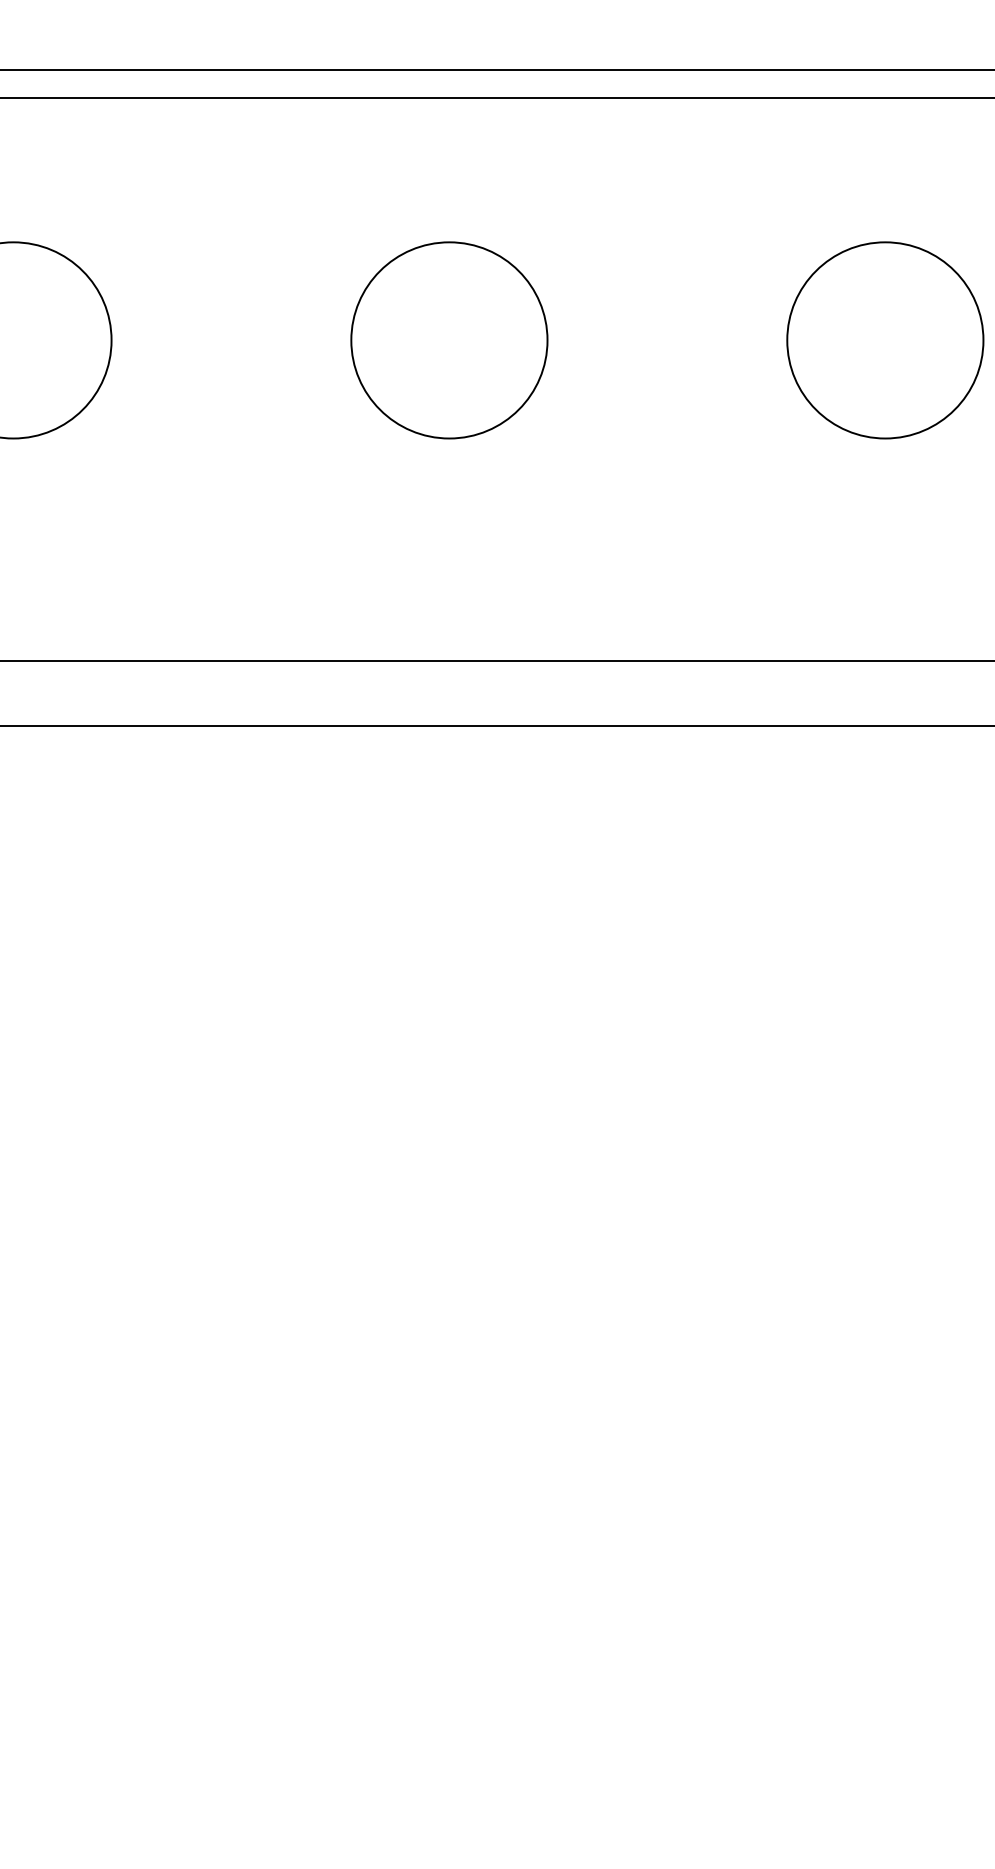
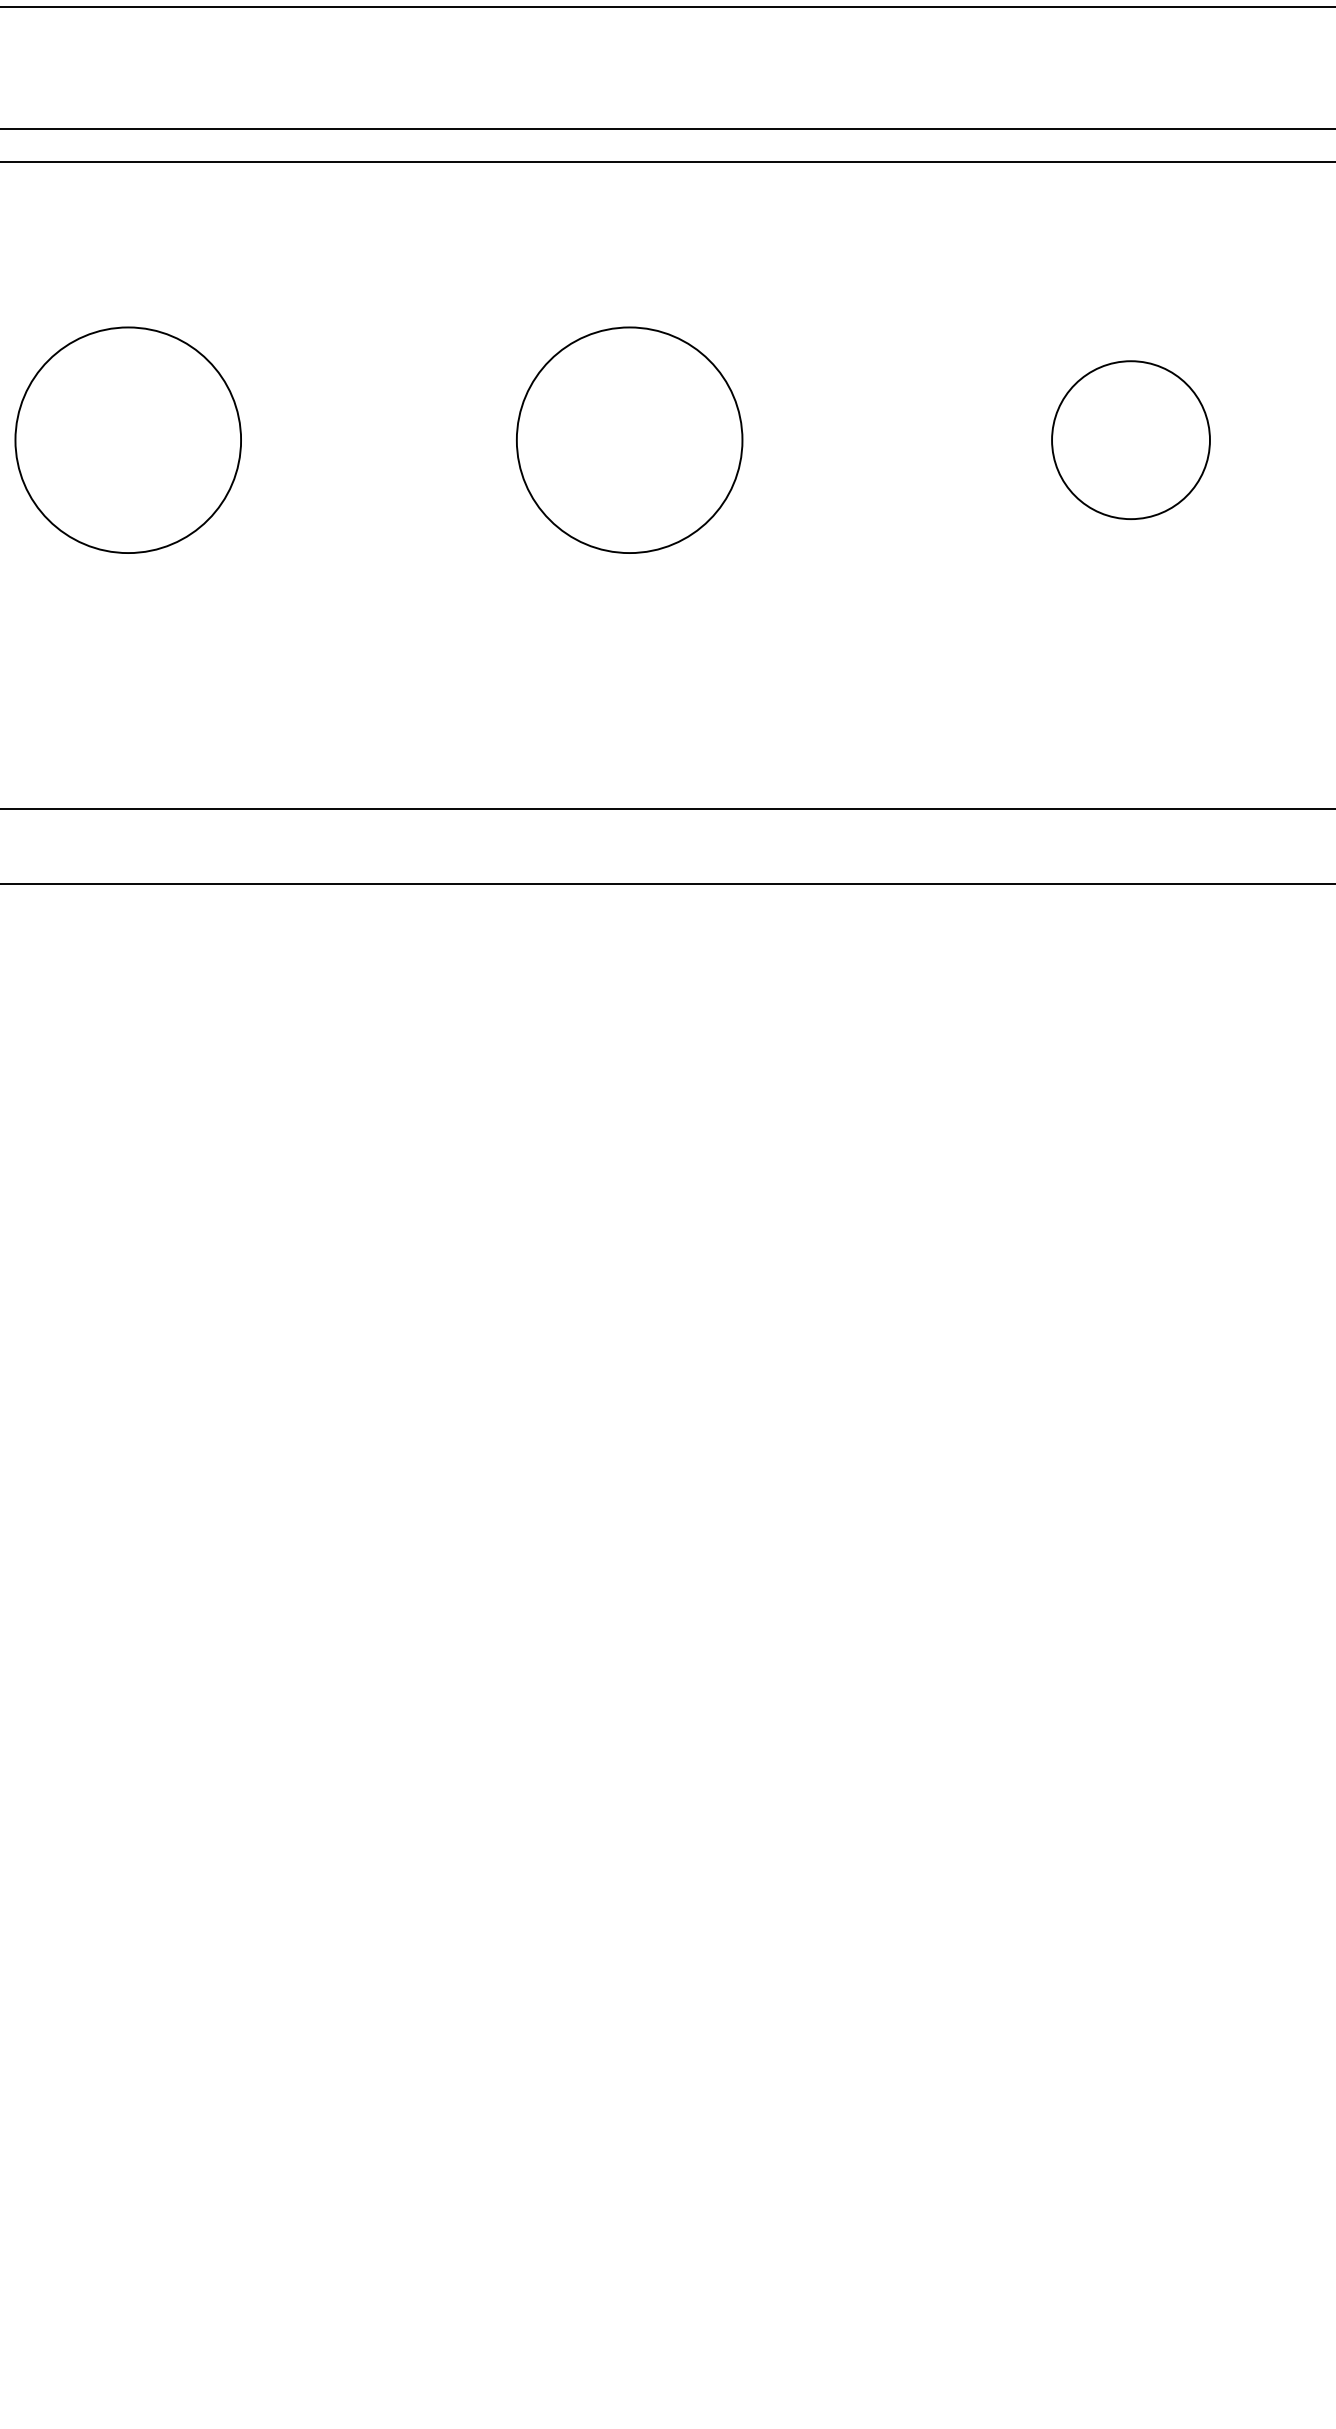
circle: (884, 339) -> (1130, 439), size x0.7

